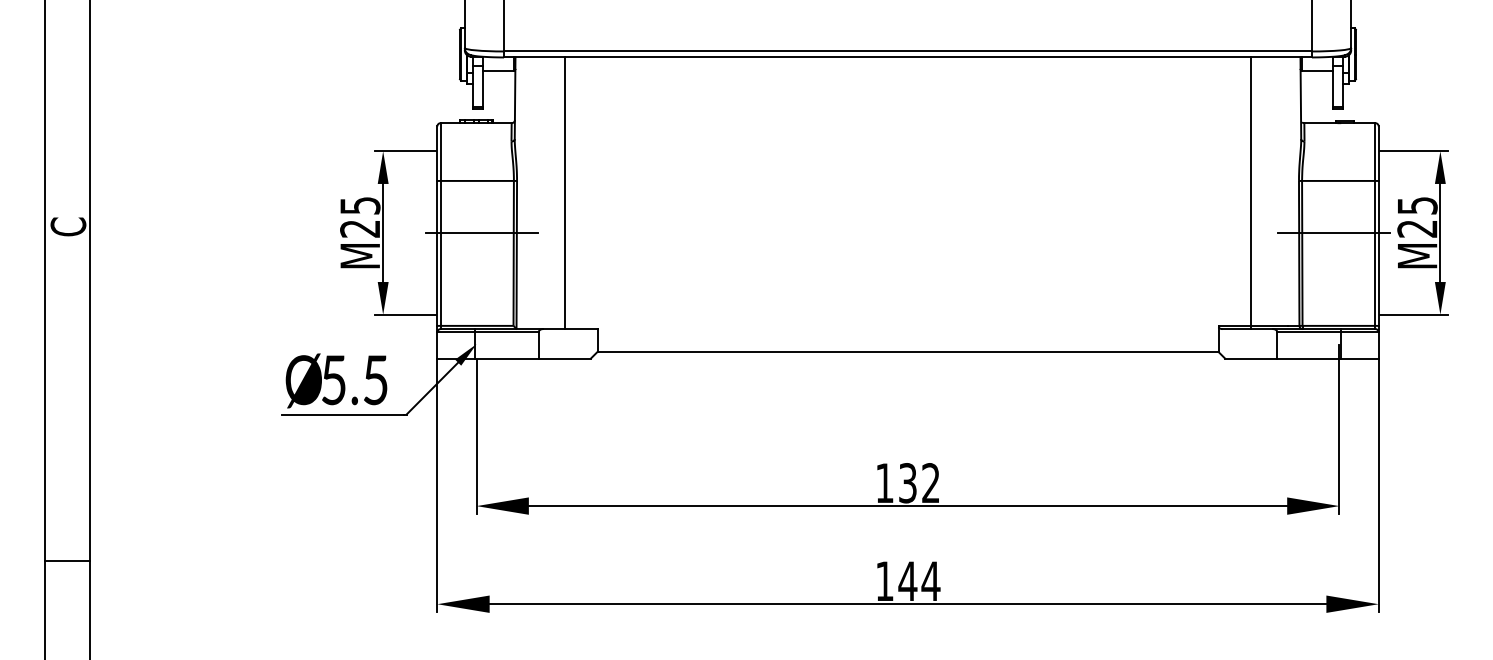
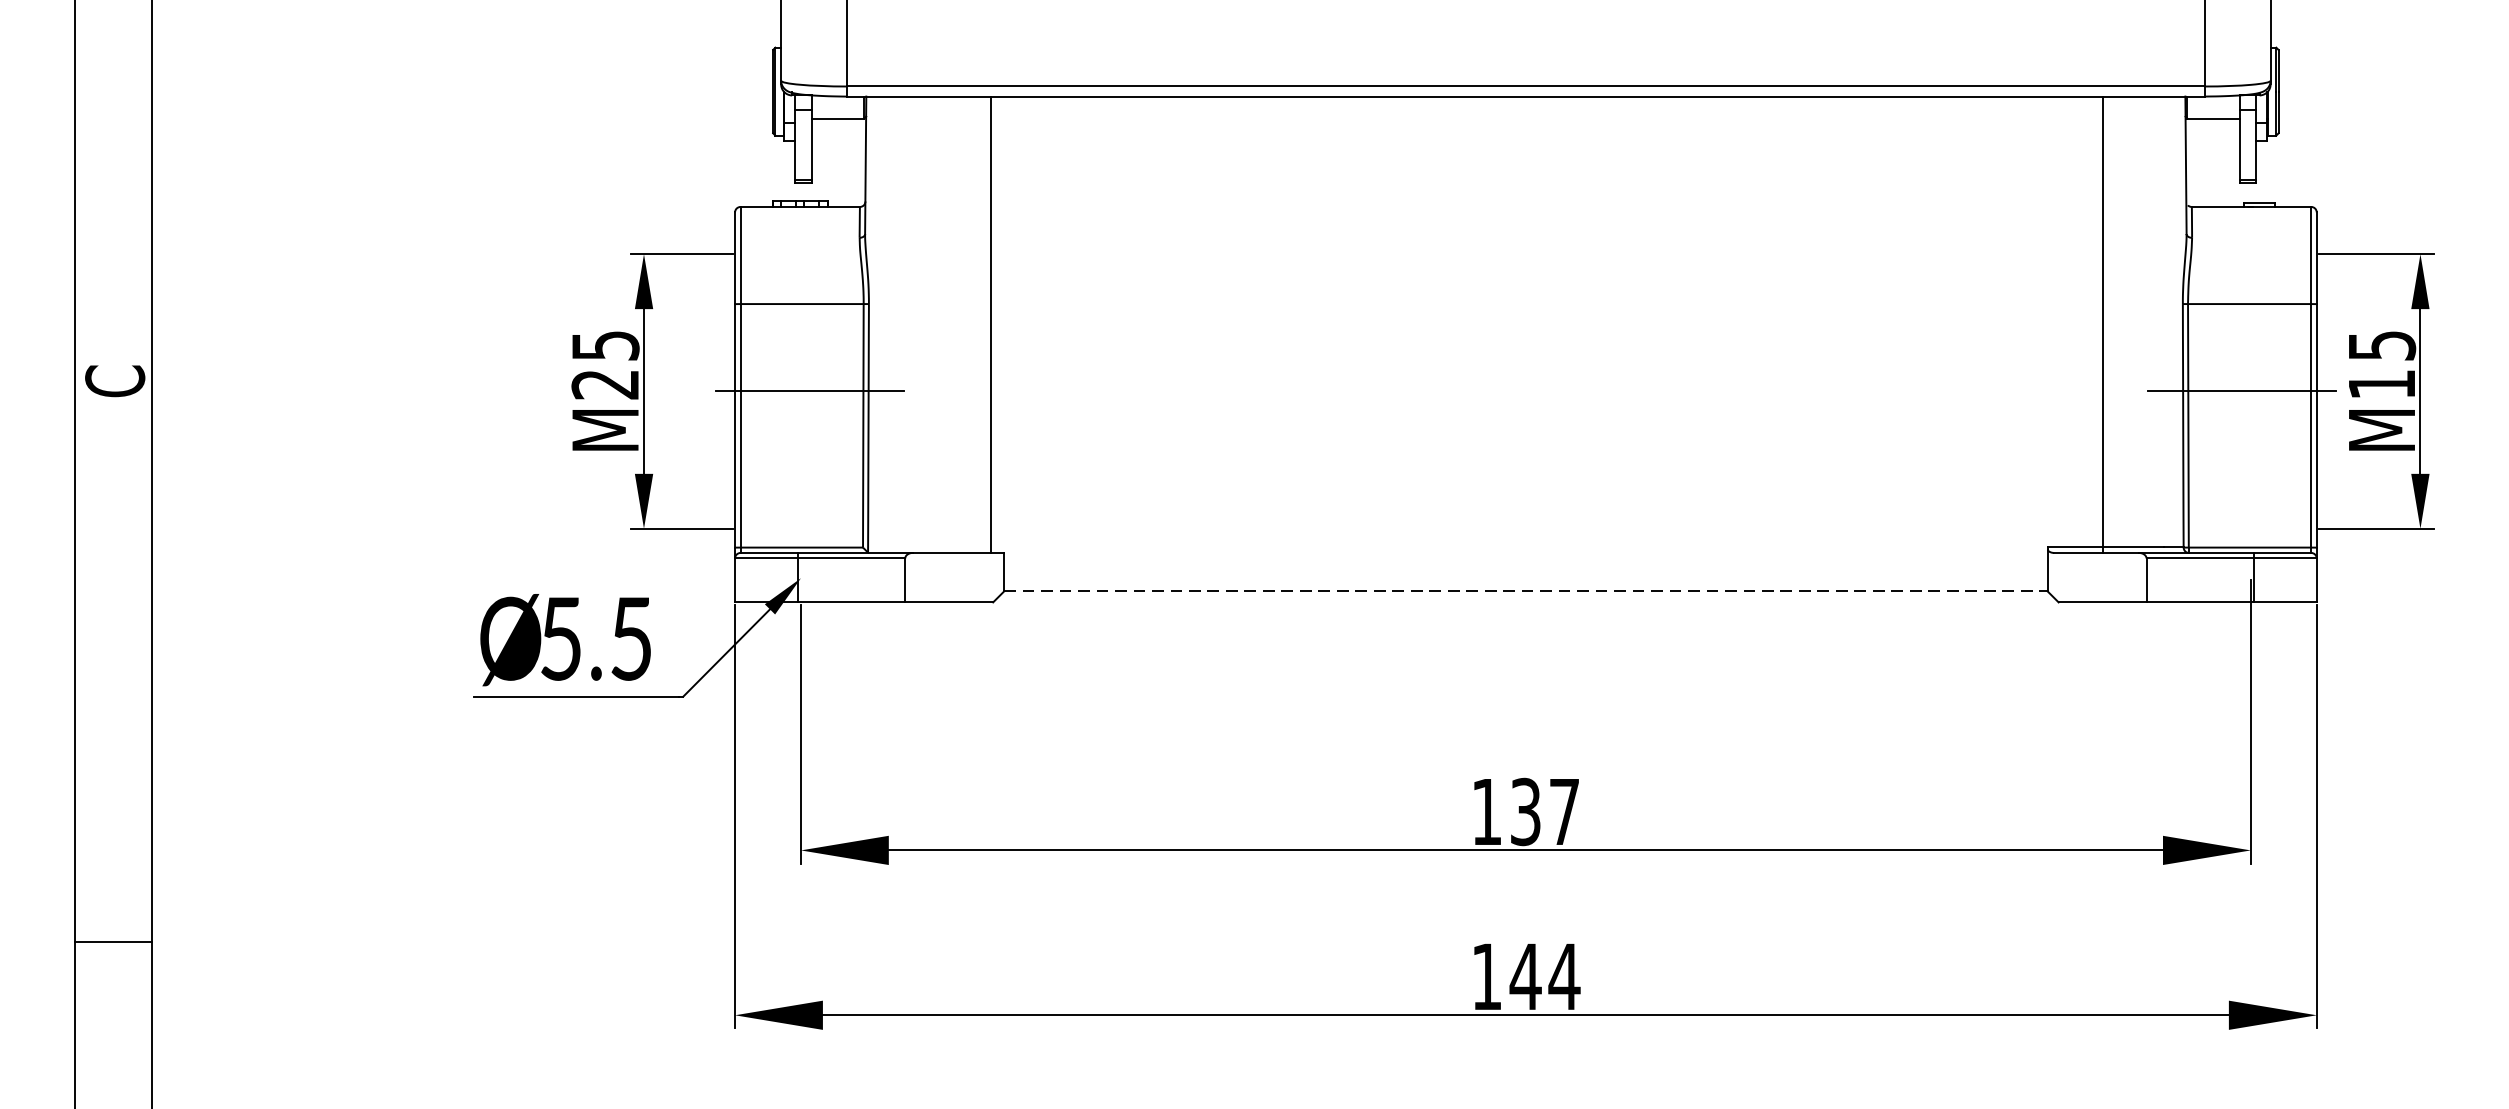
line: (564, 193) -> (990, 325), moved
text: (1417, 228) -> (2381, 383), M25 -> M15
line: (908, 351) -> (1526, 590), solid -> dashed
text: (930, 482) -> (1563, 810), 132 -> 137

